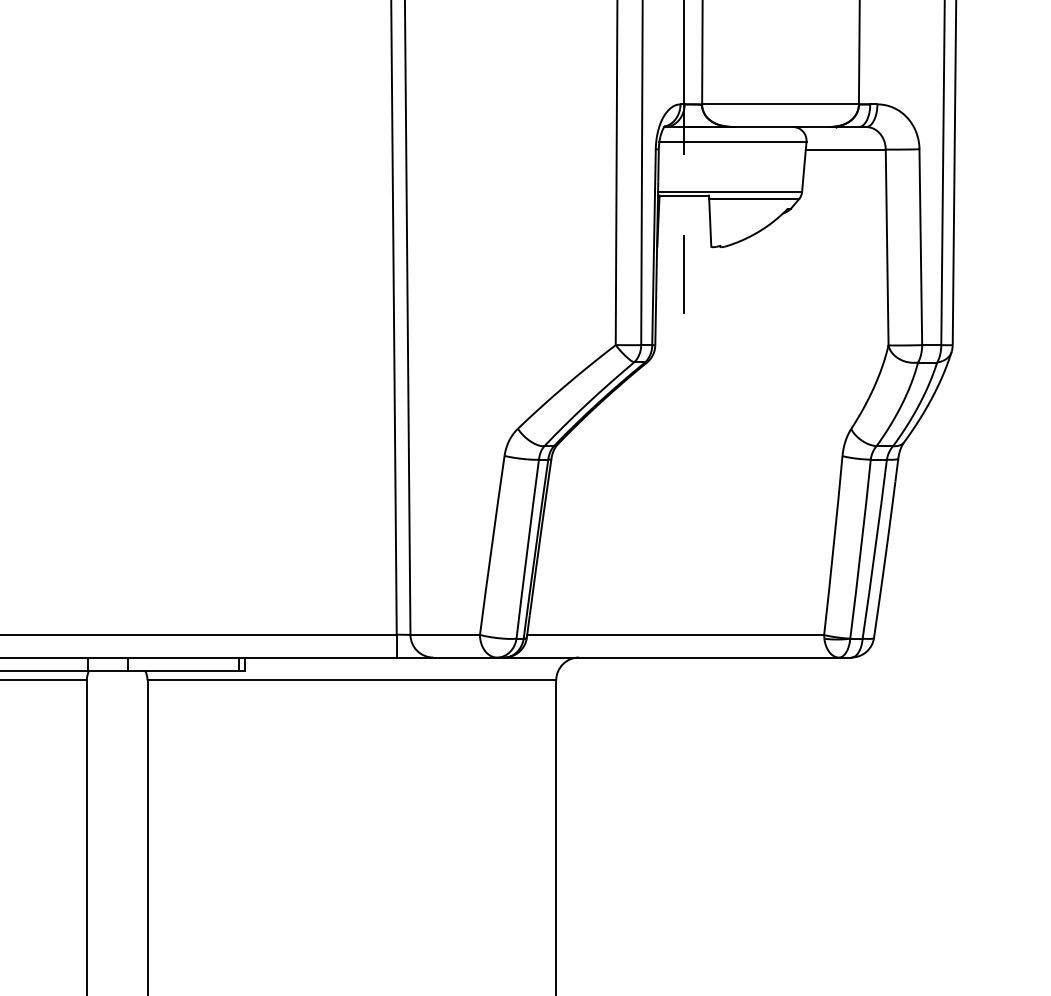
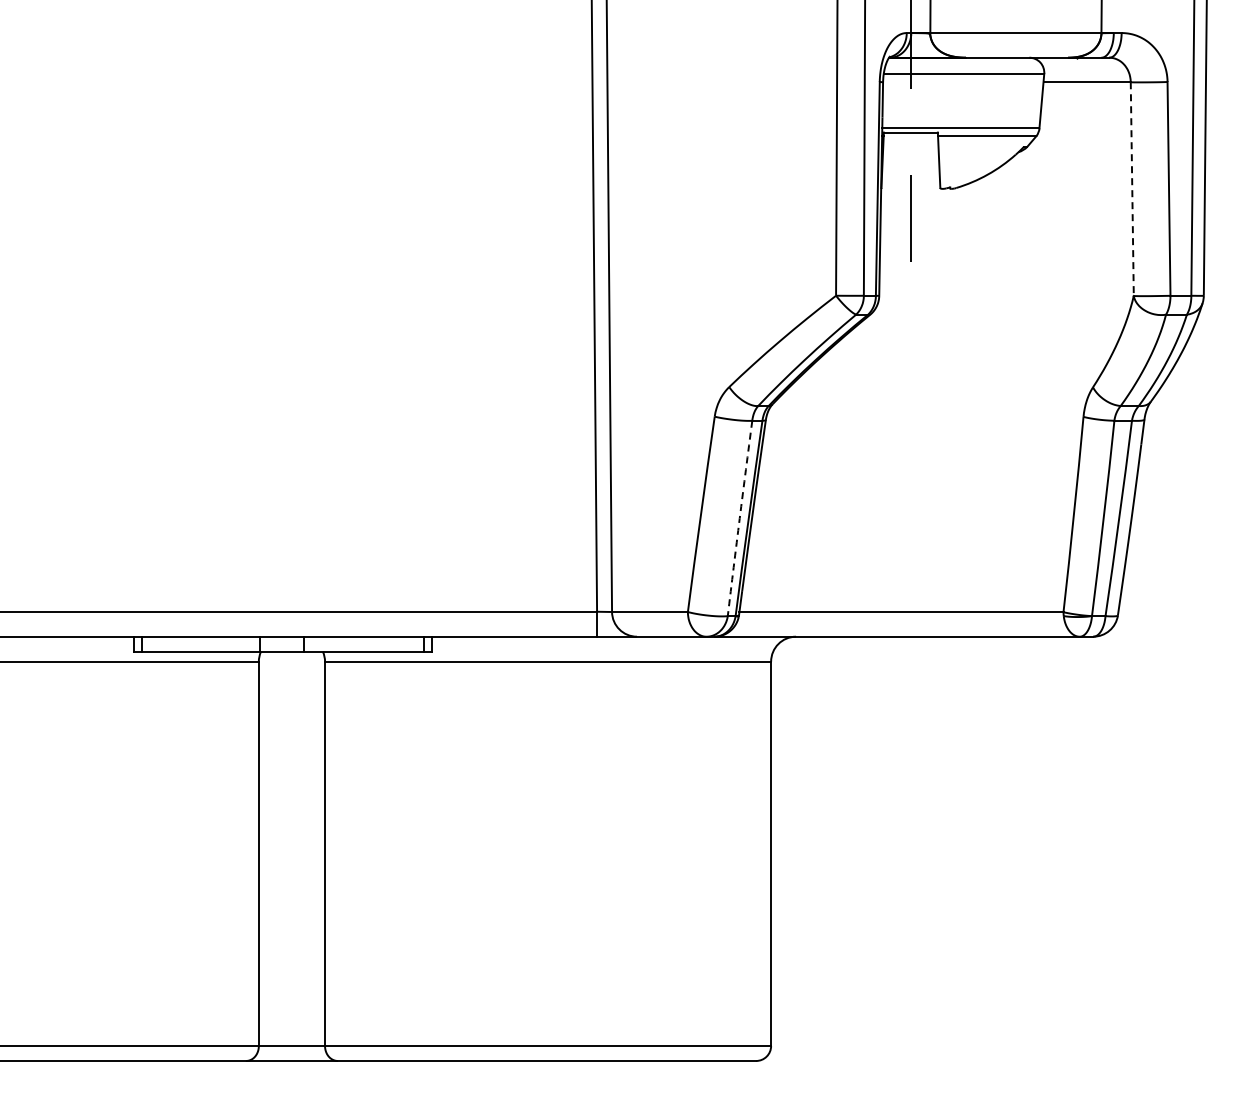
line: (887, 247) -> (1132, 189), solid -> dashed
arc: (527, 549) -> (739, 518), solid -> dashed

